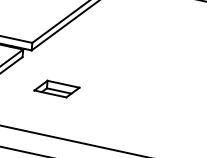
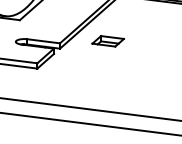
part: (55, 89) -> (107, 41), moved

